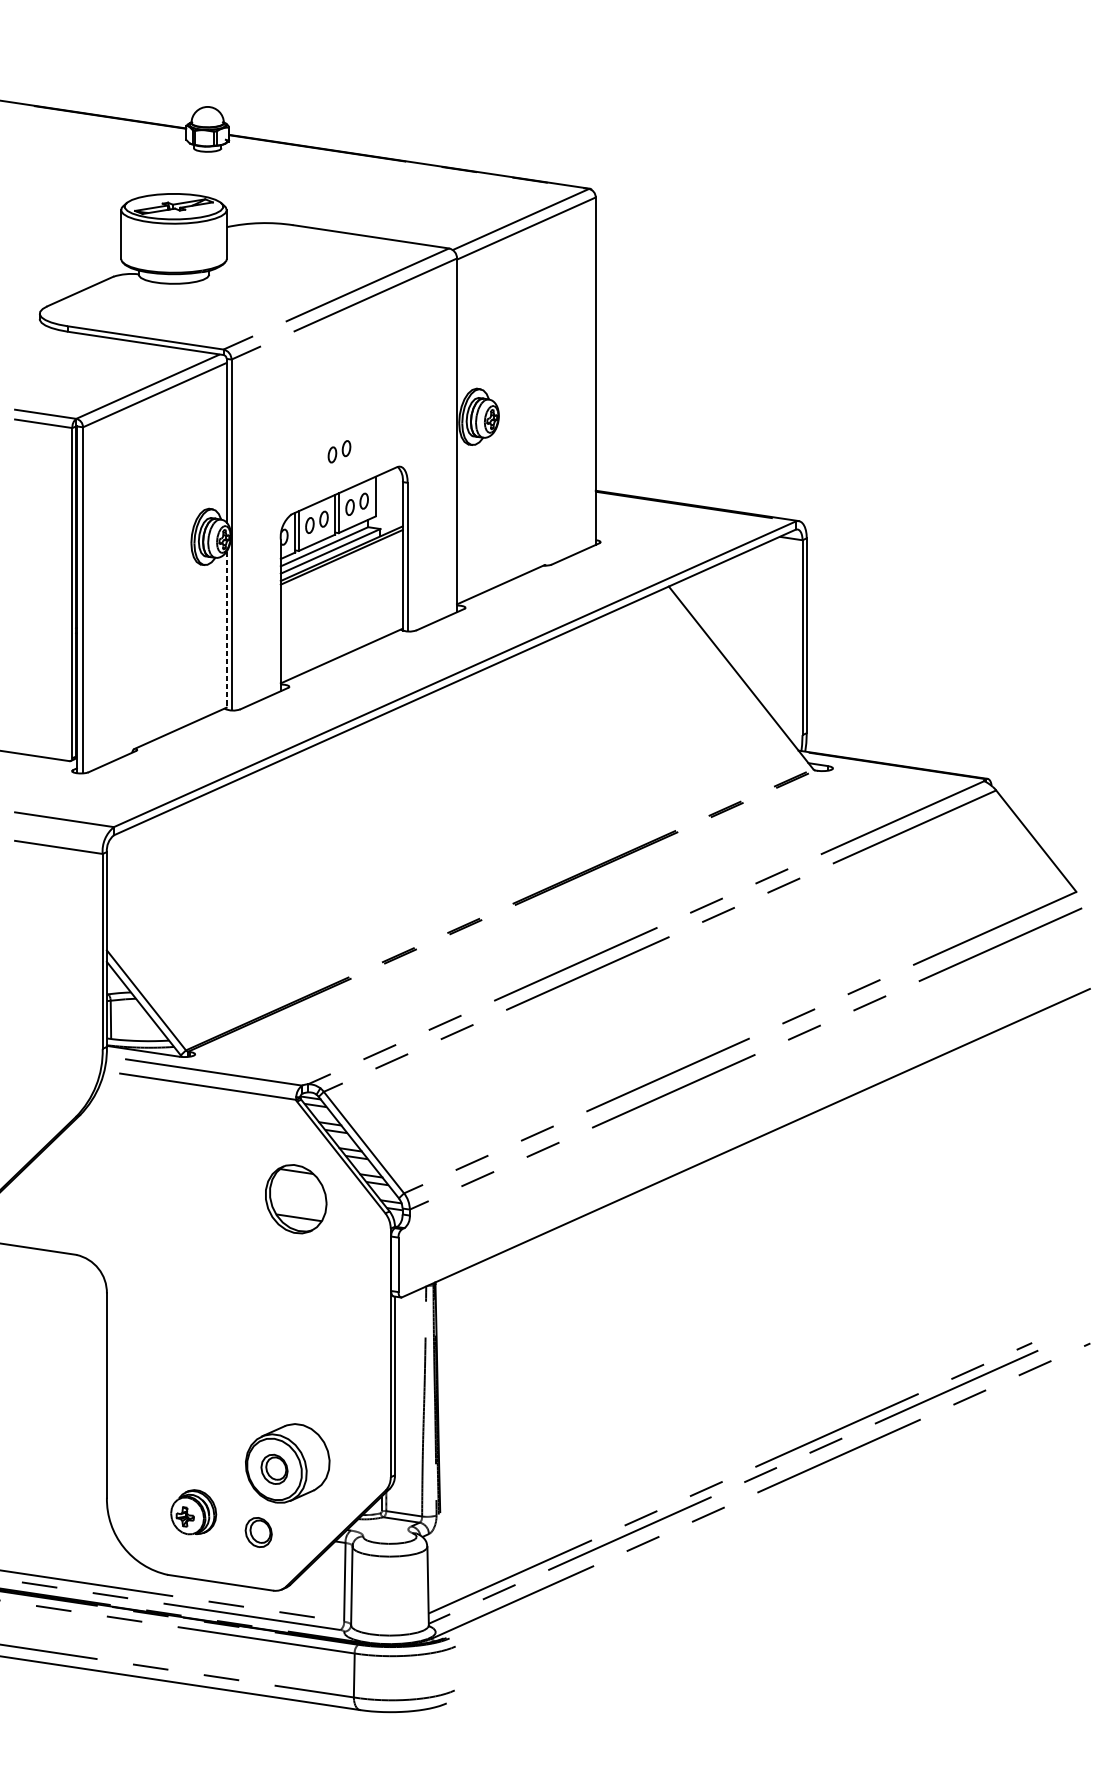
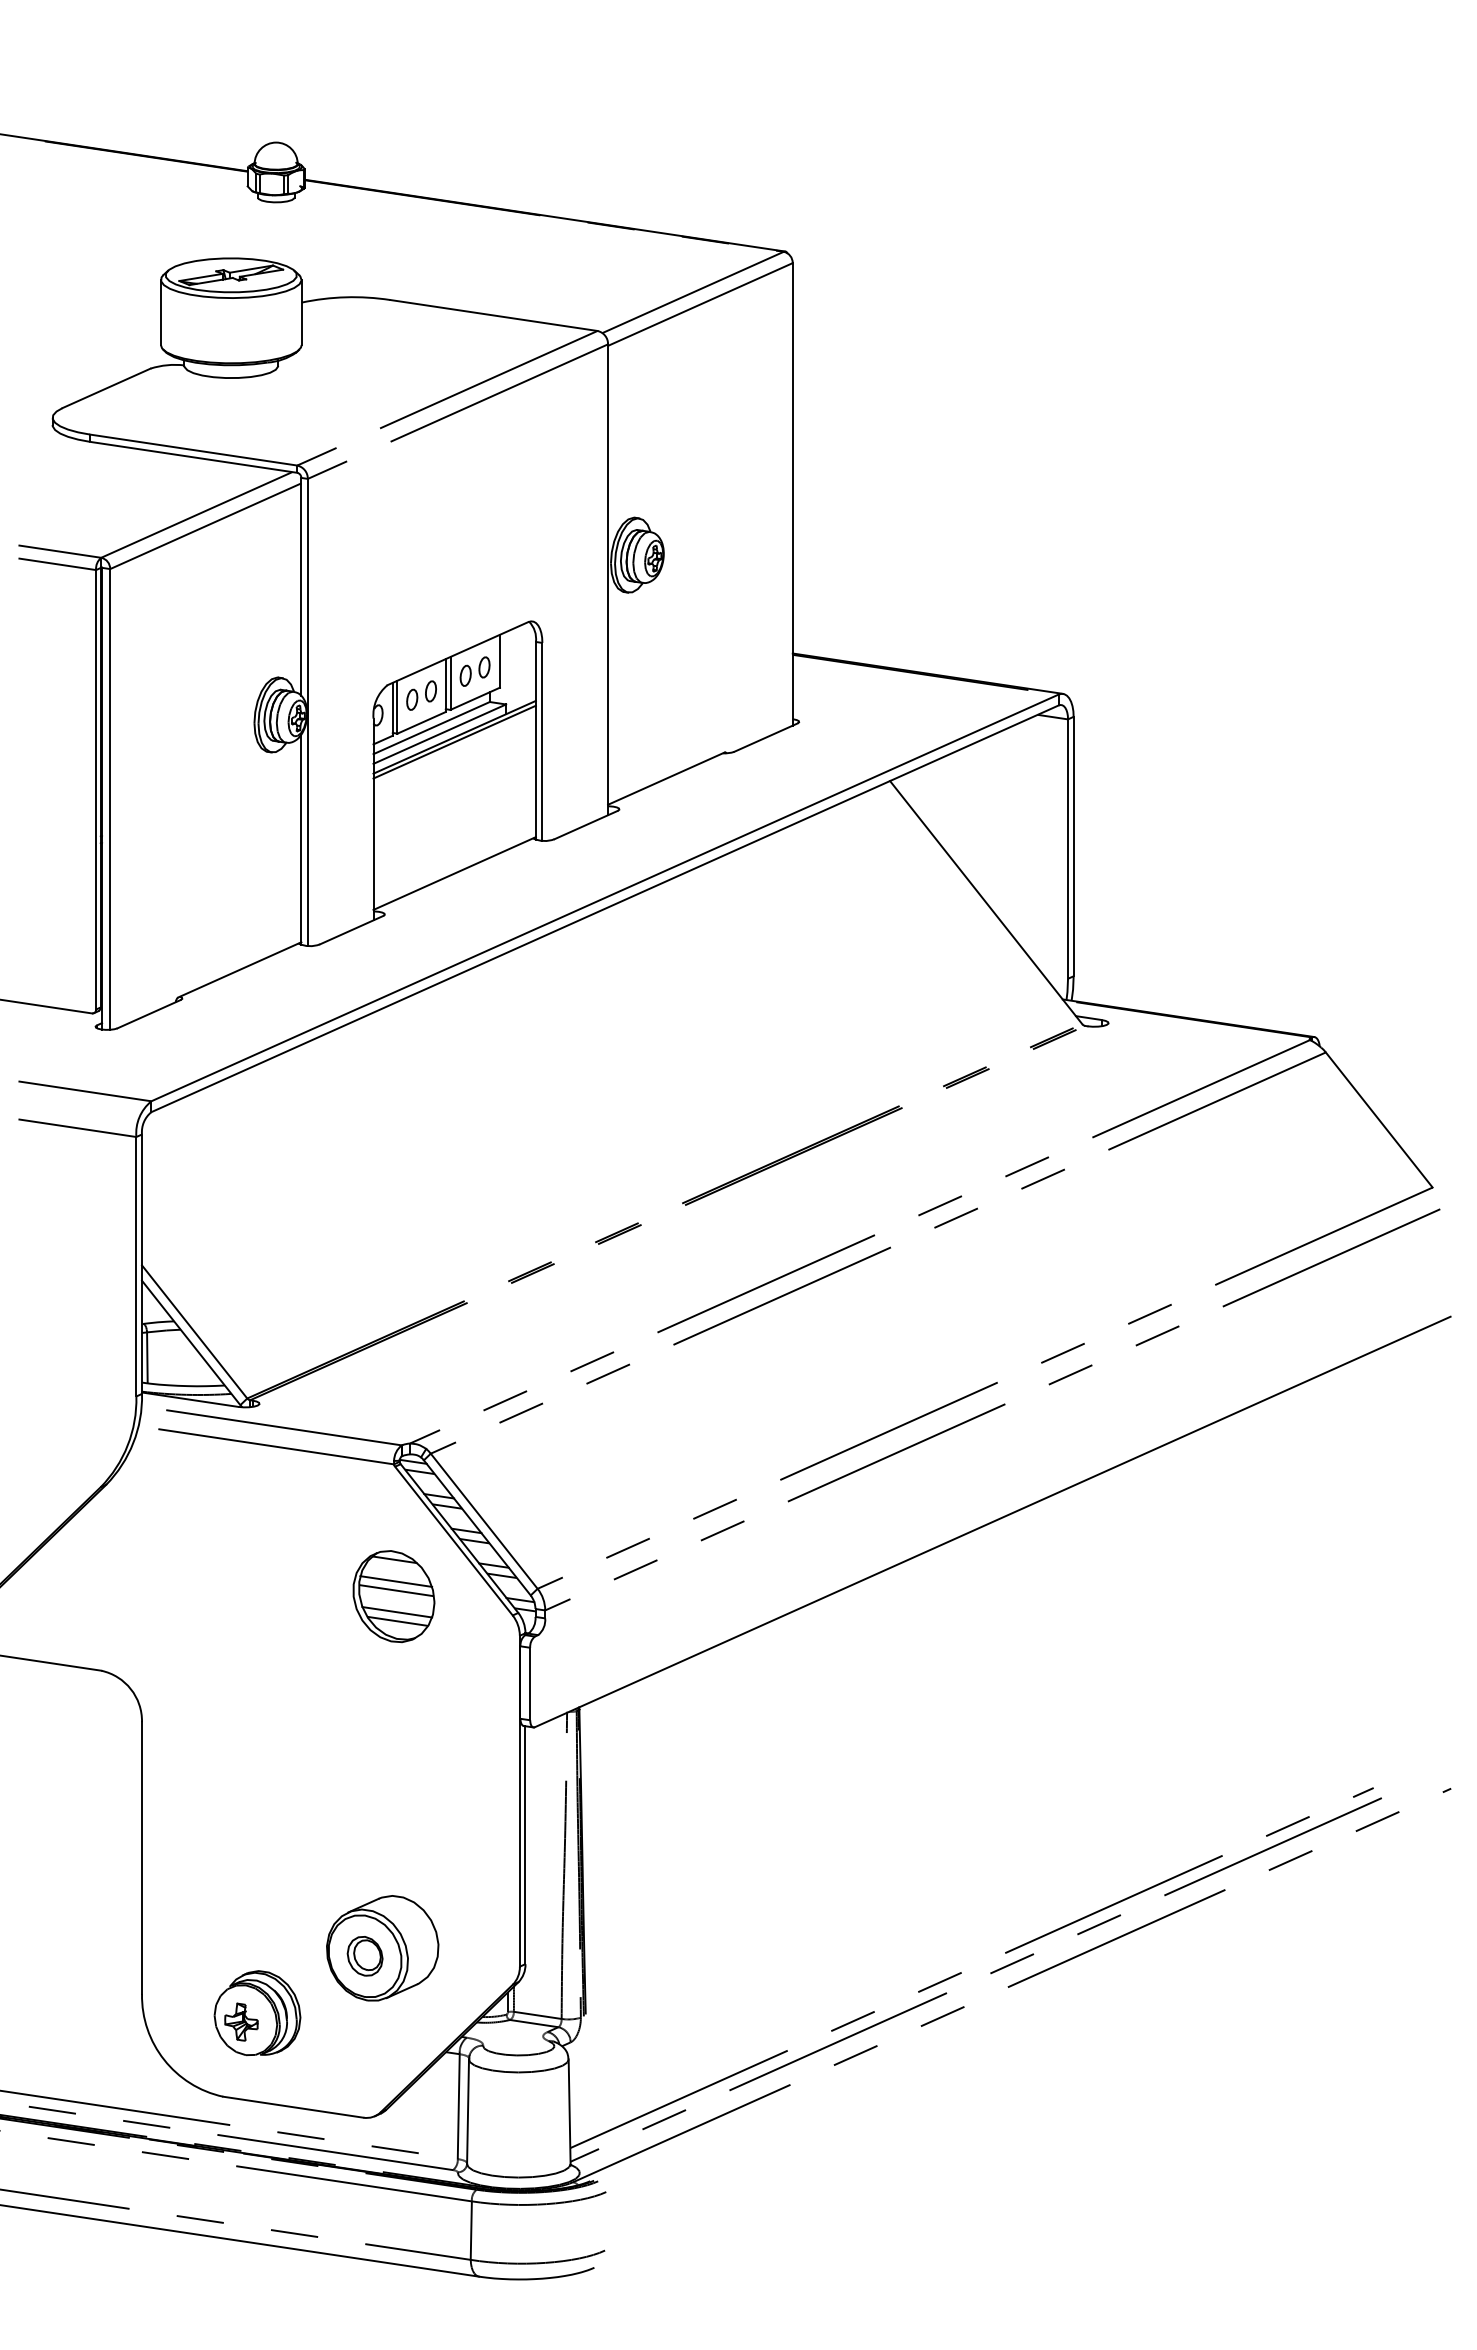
part: (339, 451) -> (451, 601), removed
line: (226, 631) -> (301, 840), dashed -> solid
line: (298, 1187) -> (396, 1581), added
line: (298, 1194) -> (396, 1590), added
line: (298, 1211) -> (397, 1612), added
part: (193, 1512) -> (257, 2013), size x1.43
part: (258, 1532) -> (343, 2040), removed

